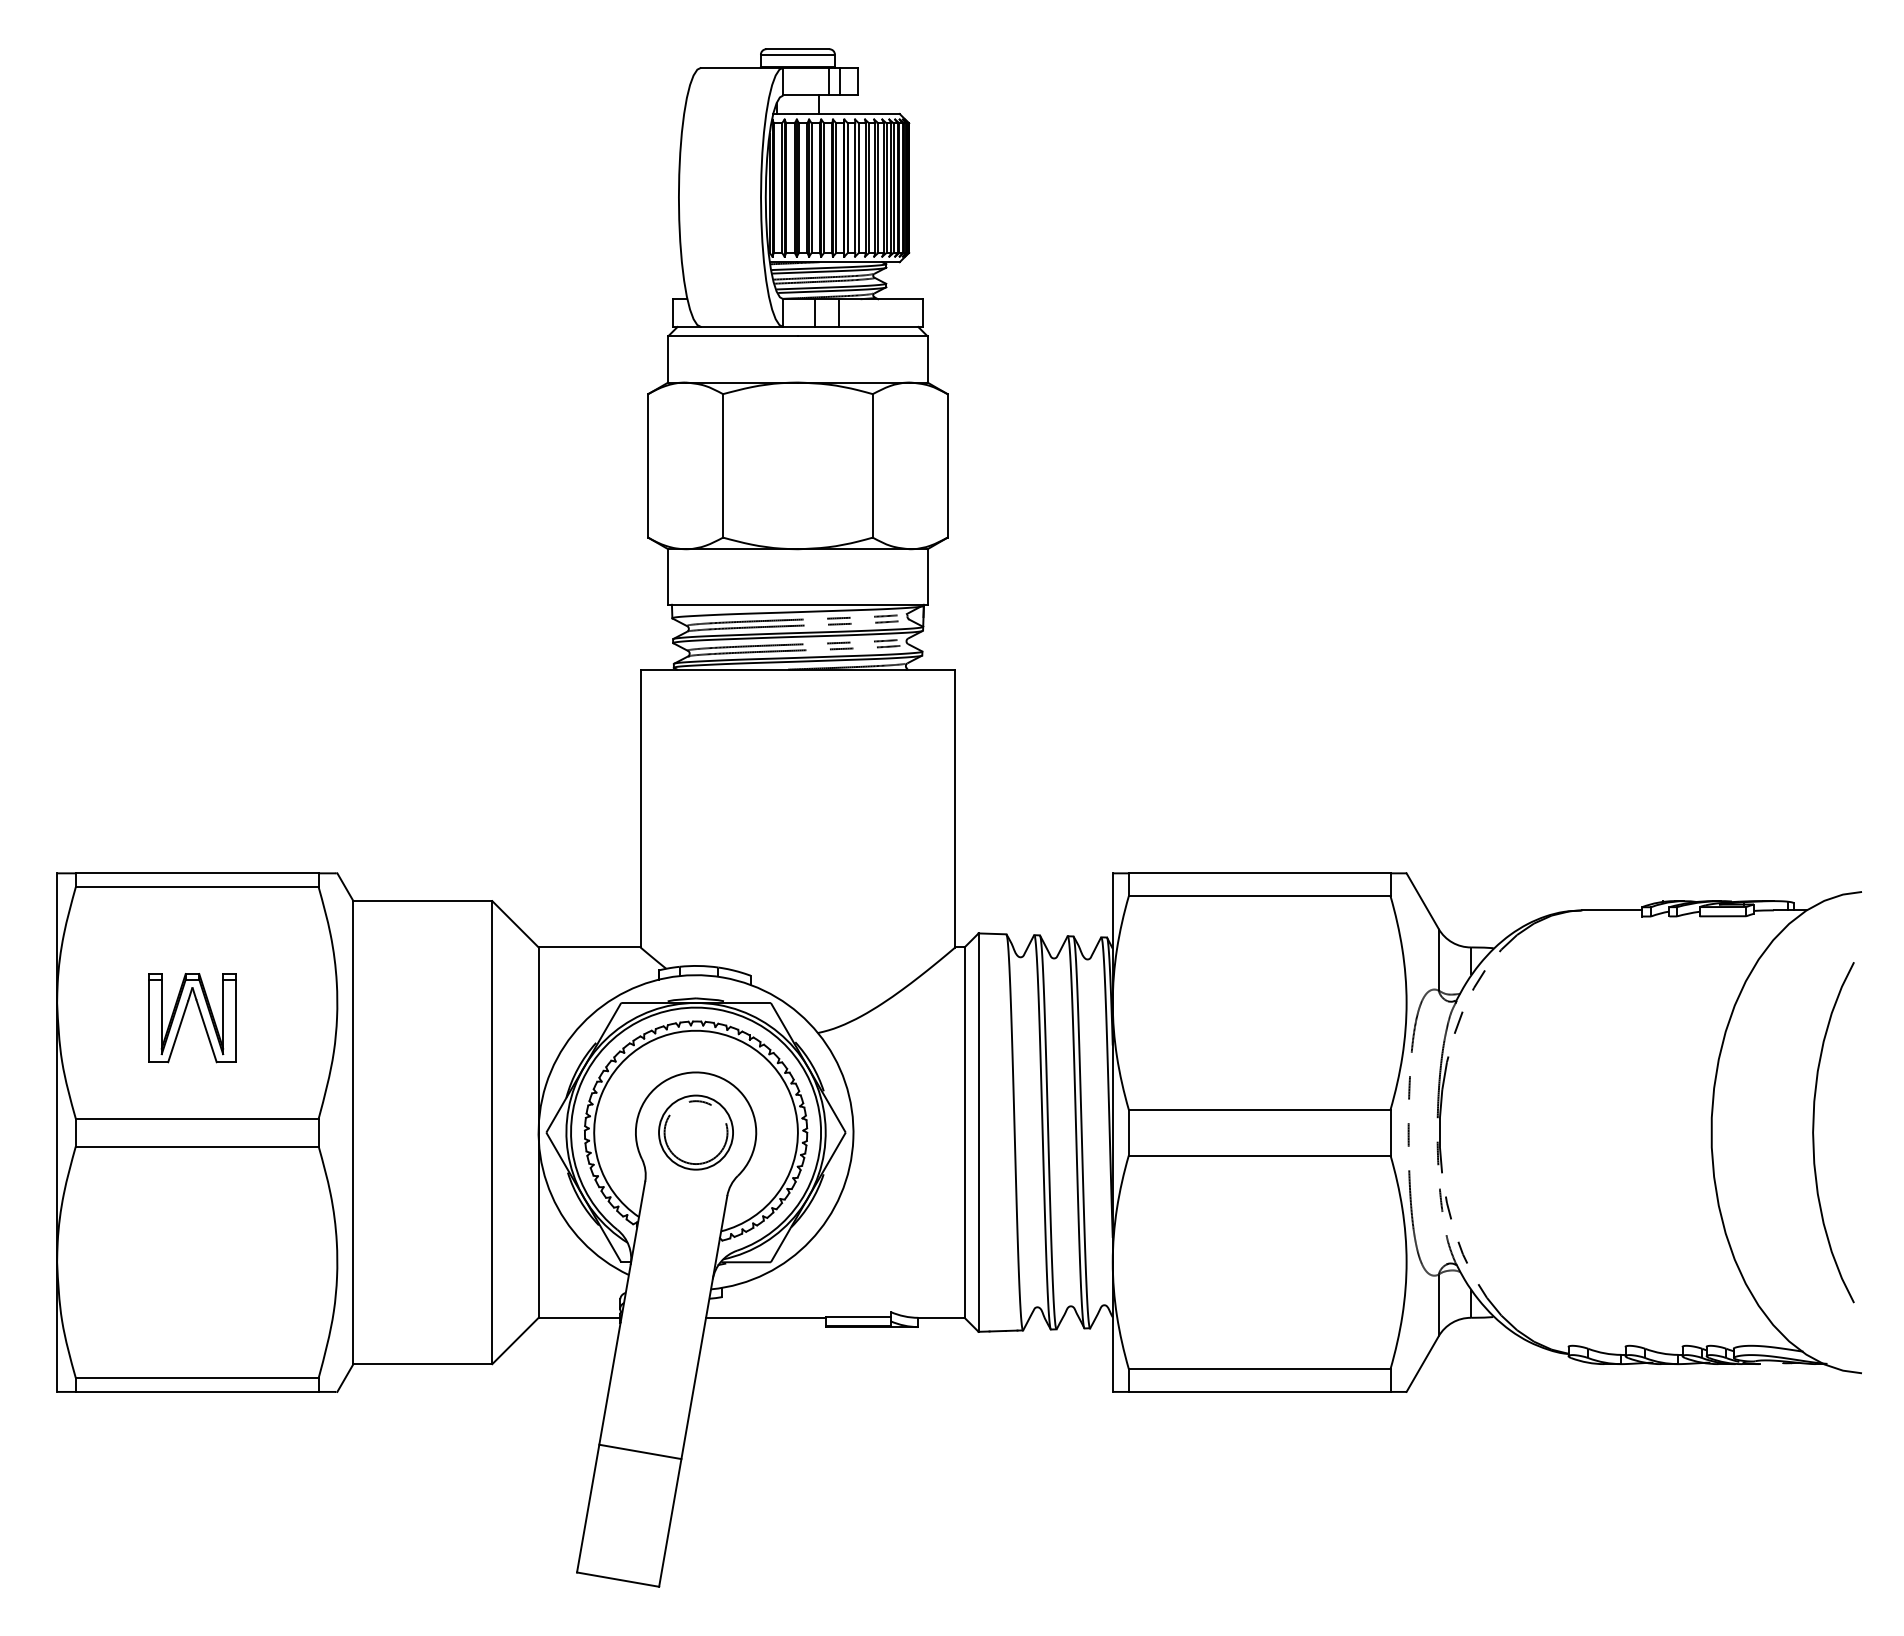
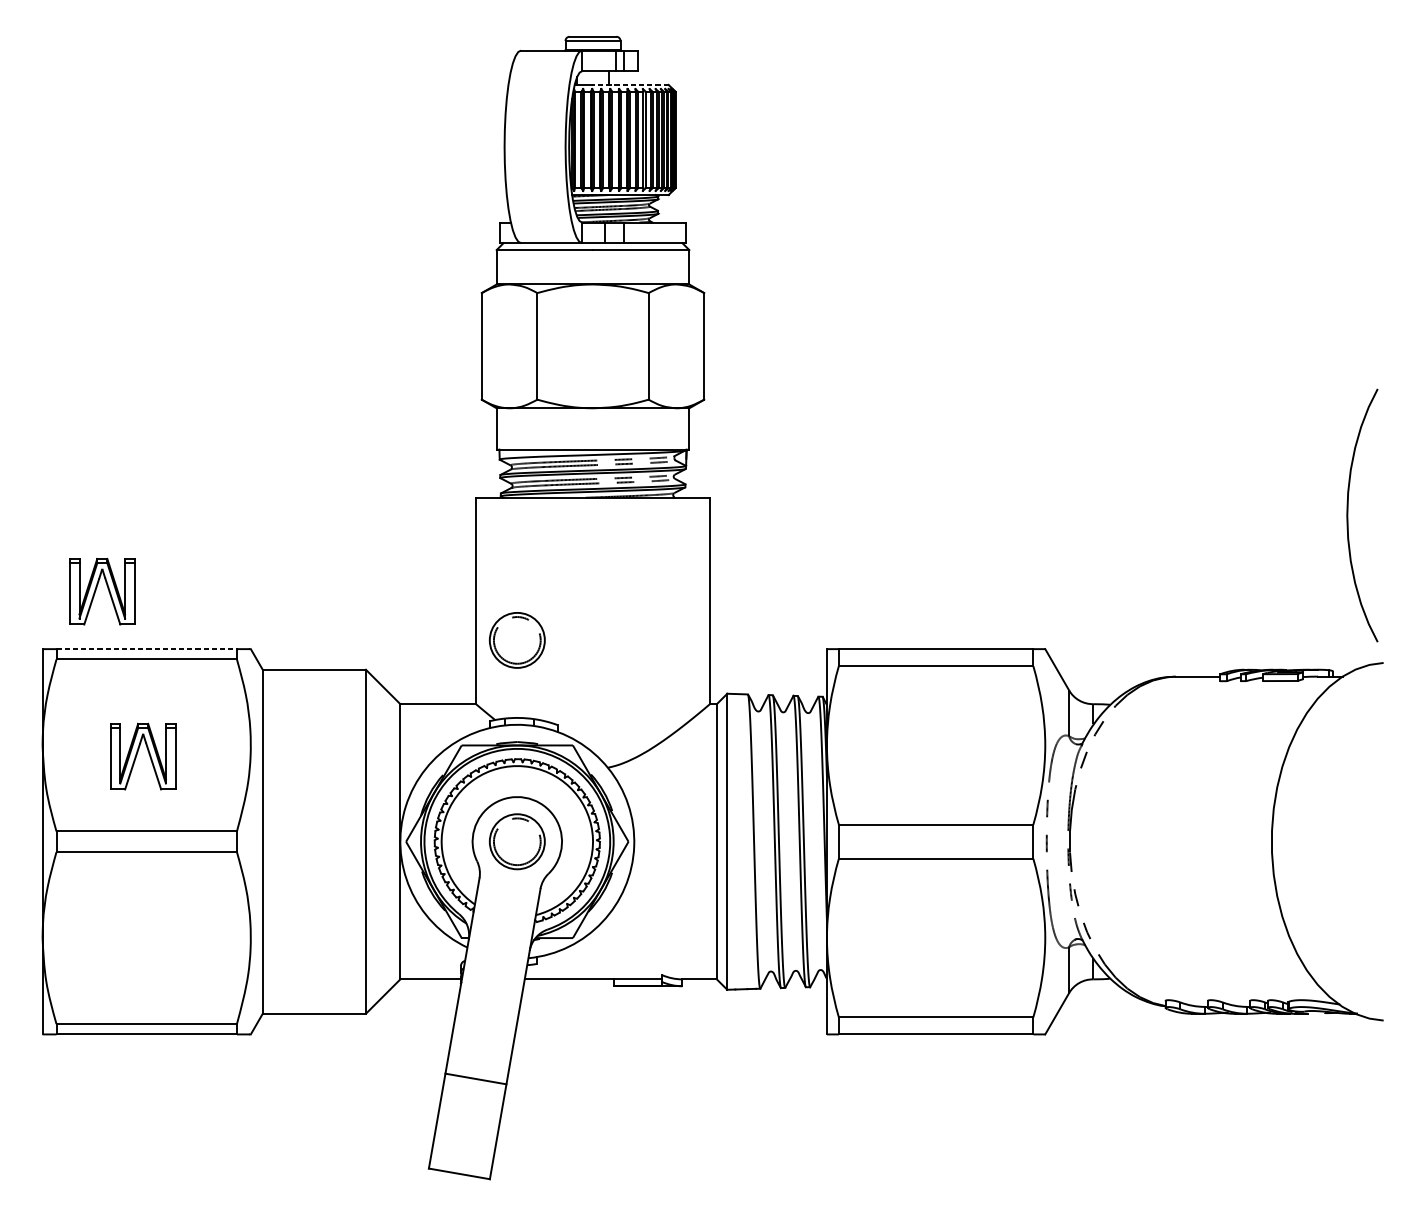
line: (847, 114) -> (629, 85), solid -> dashed
part: (129, 794) -> (96, 590), added
part: (695, 861) -> (516, 640), added
line: (197, 873) -> (146, 649), solid -> dashed
curve: (1814, 1130) -> (1348, 514), moved

